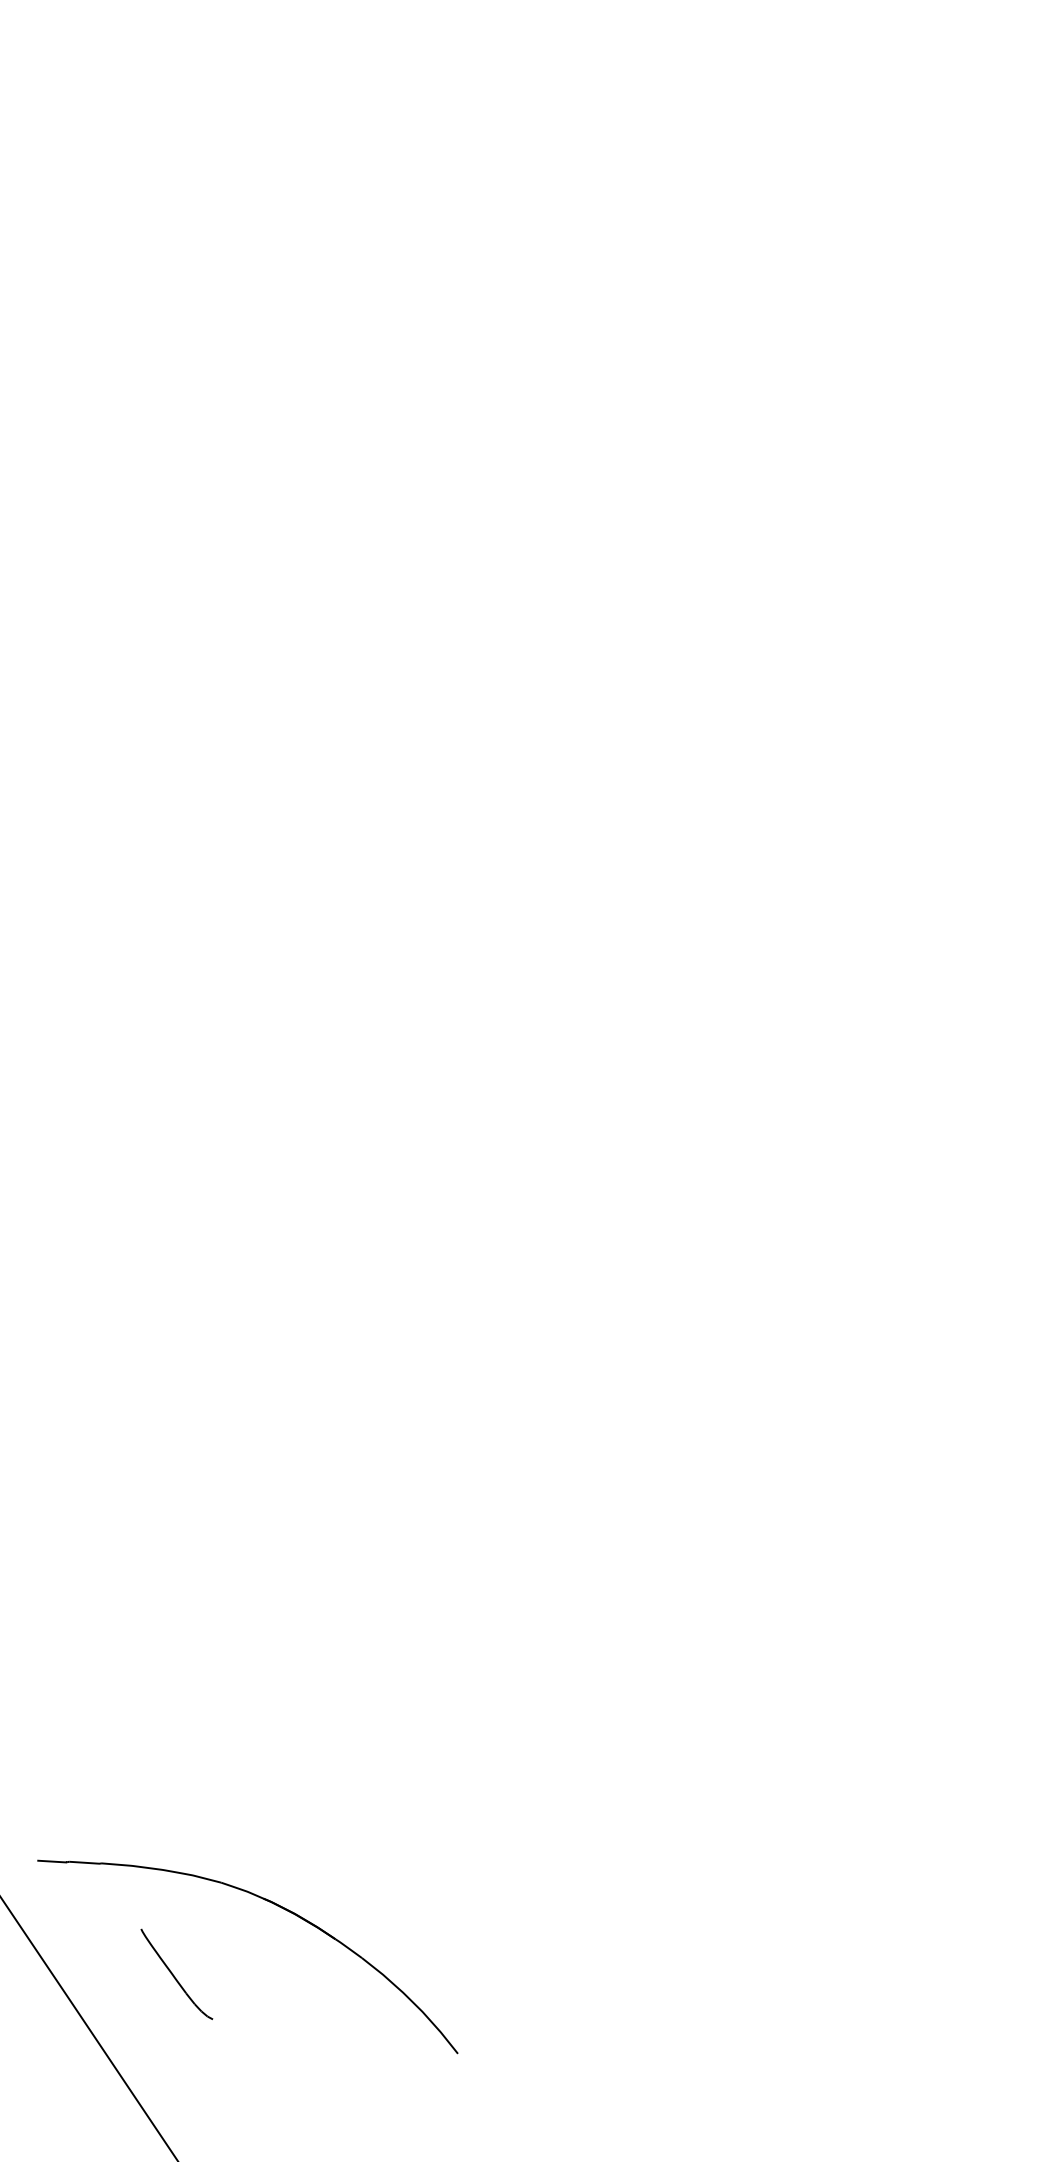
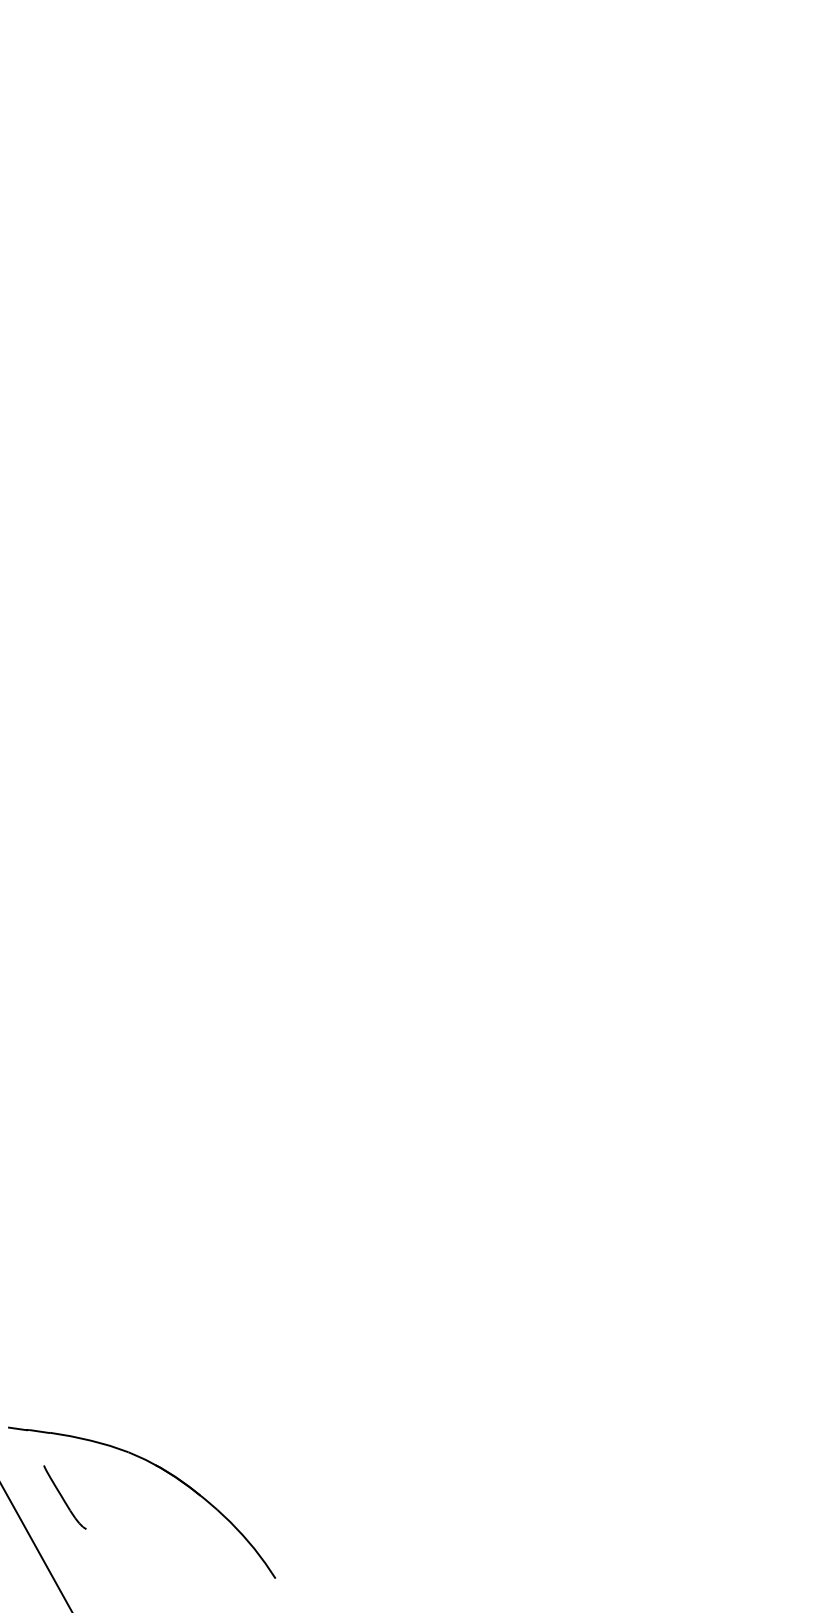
part: (176, 1974) -> (64, 1497), moved

